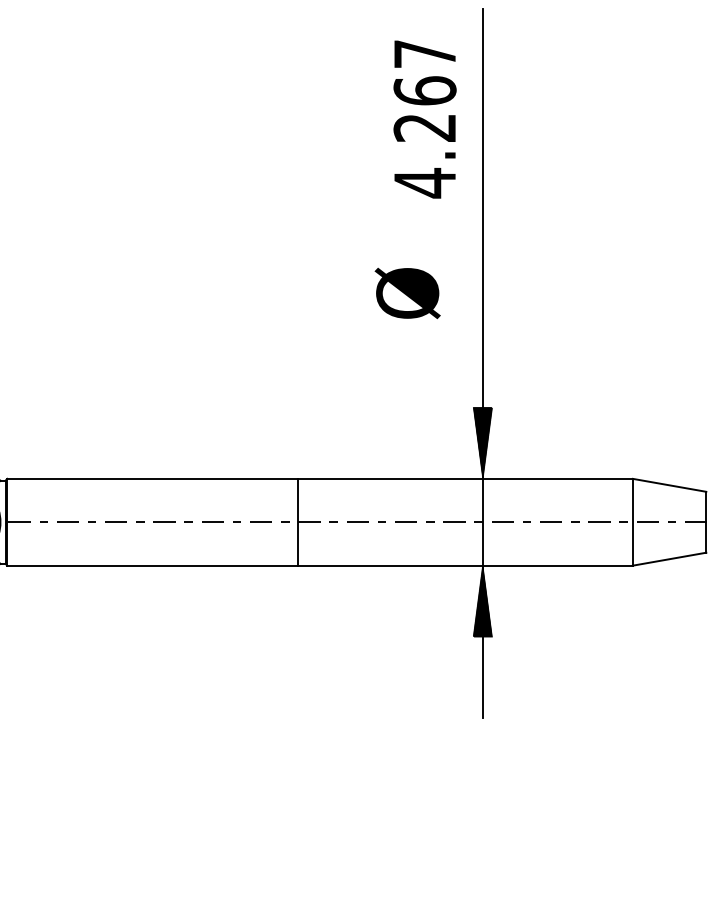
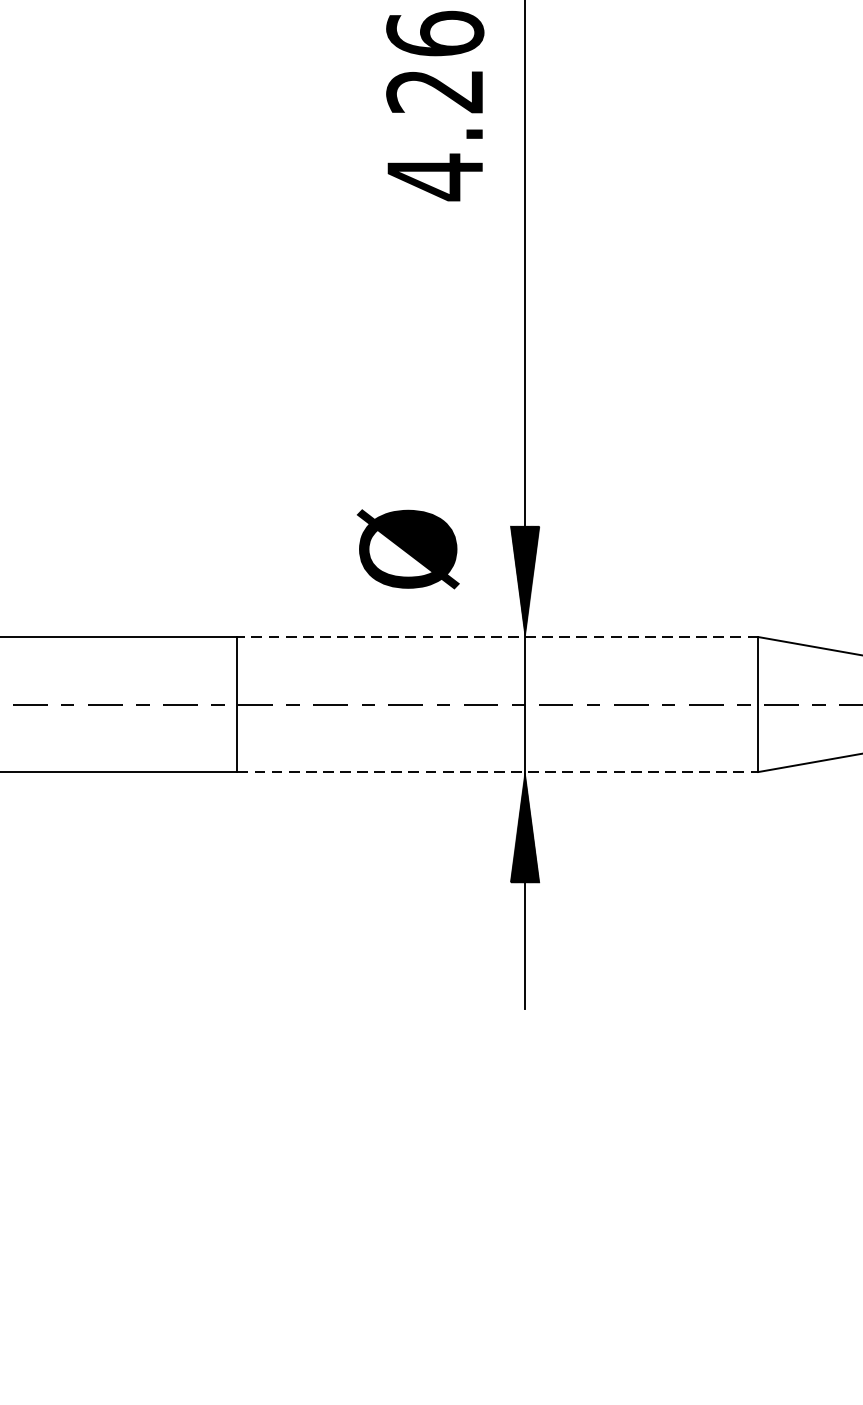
text: (407, 293) -> (407, 549), moved
line: (465, 478) -> (498, 636), solid -> dashed
line: (465, 565) -> (498, 771), solid -> dashed

